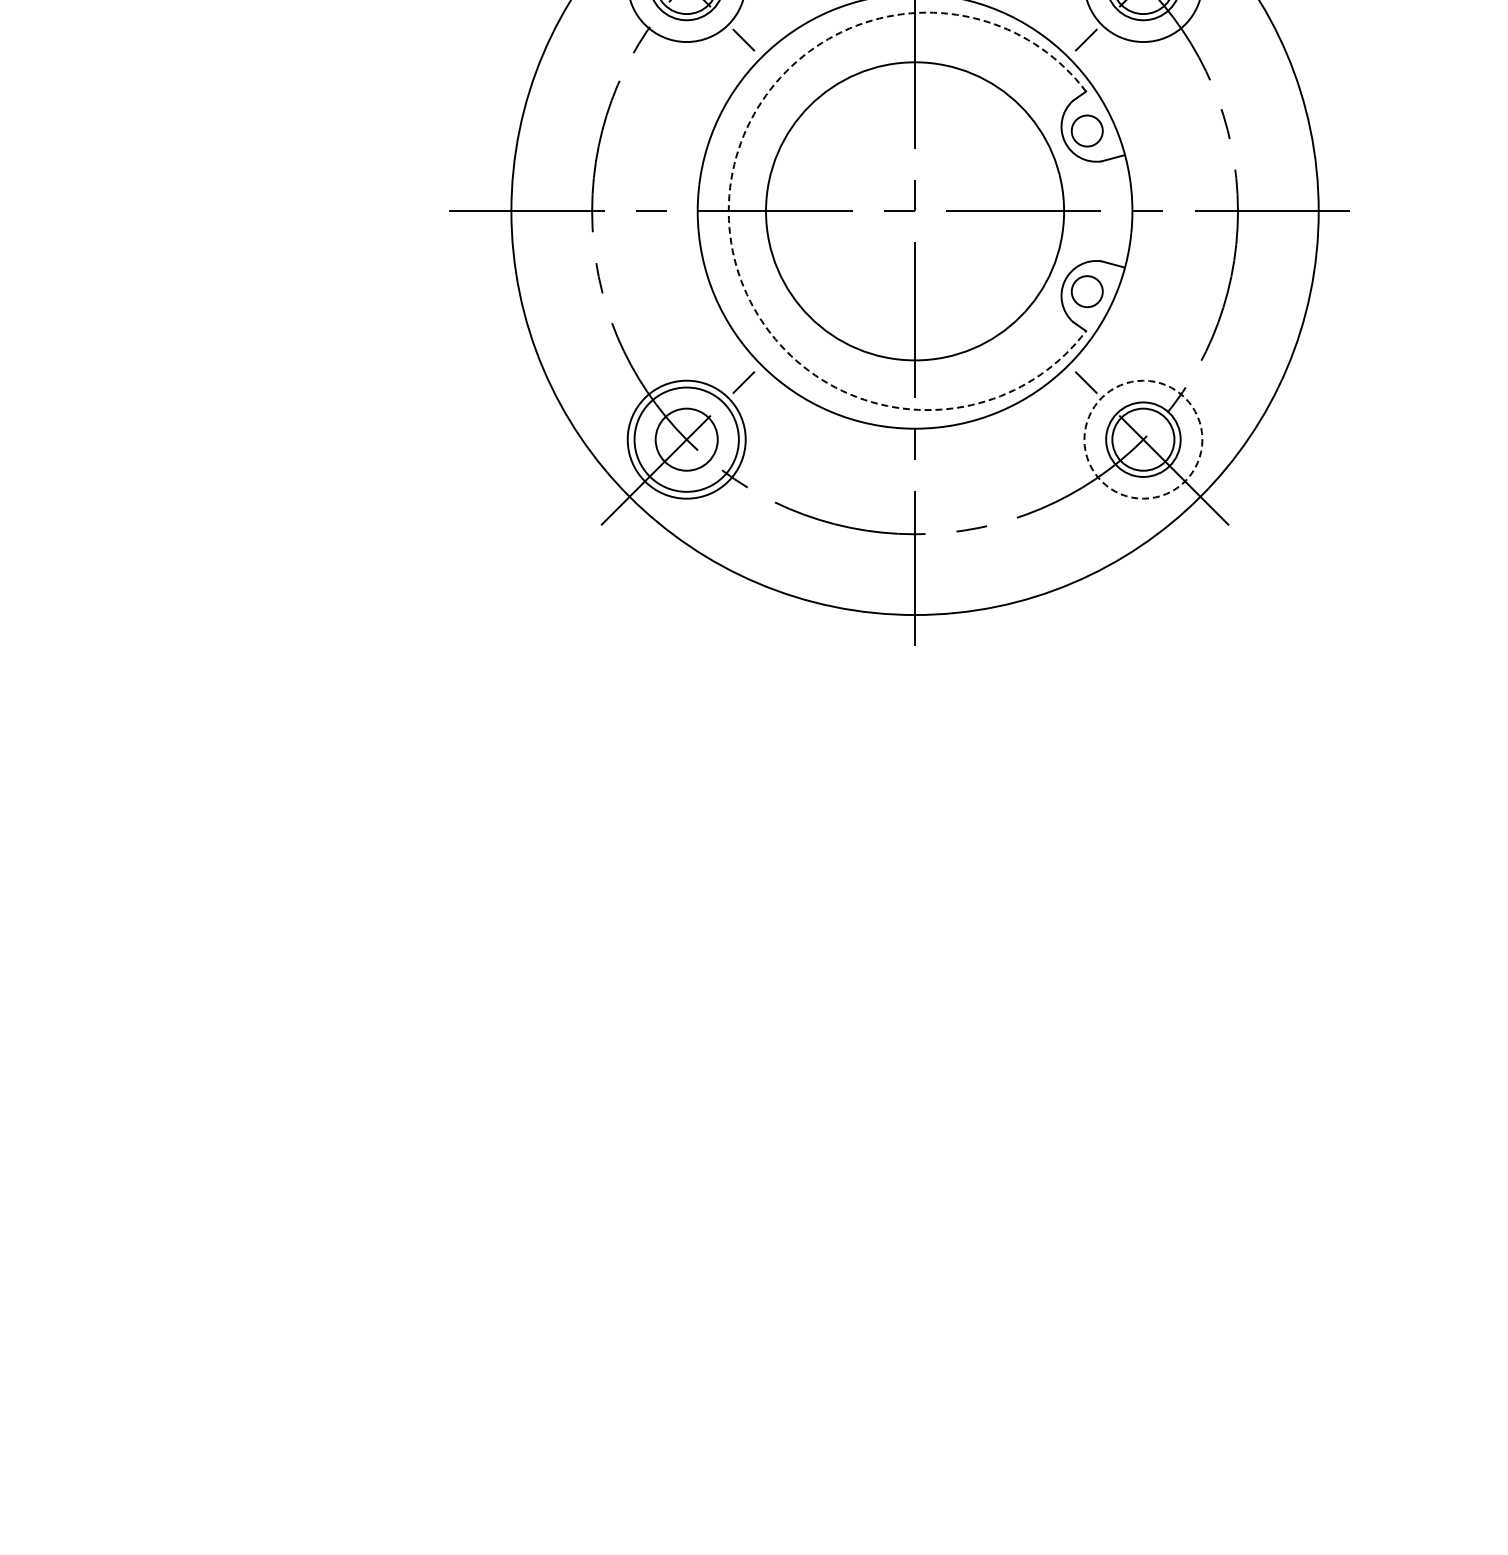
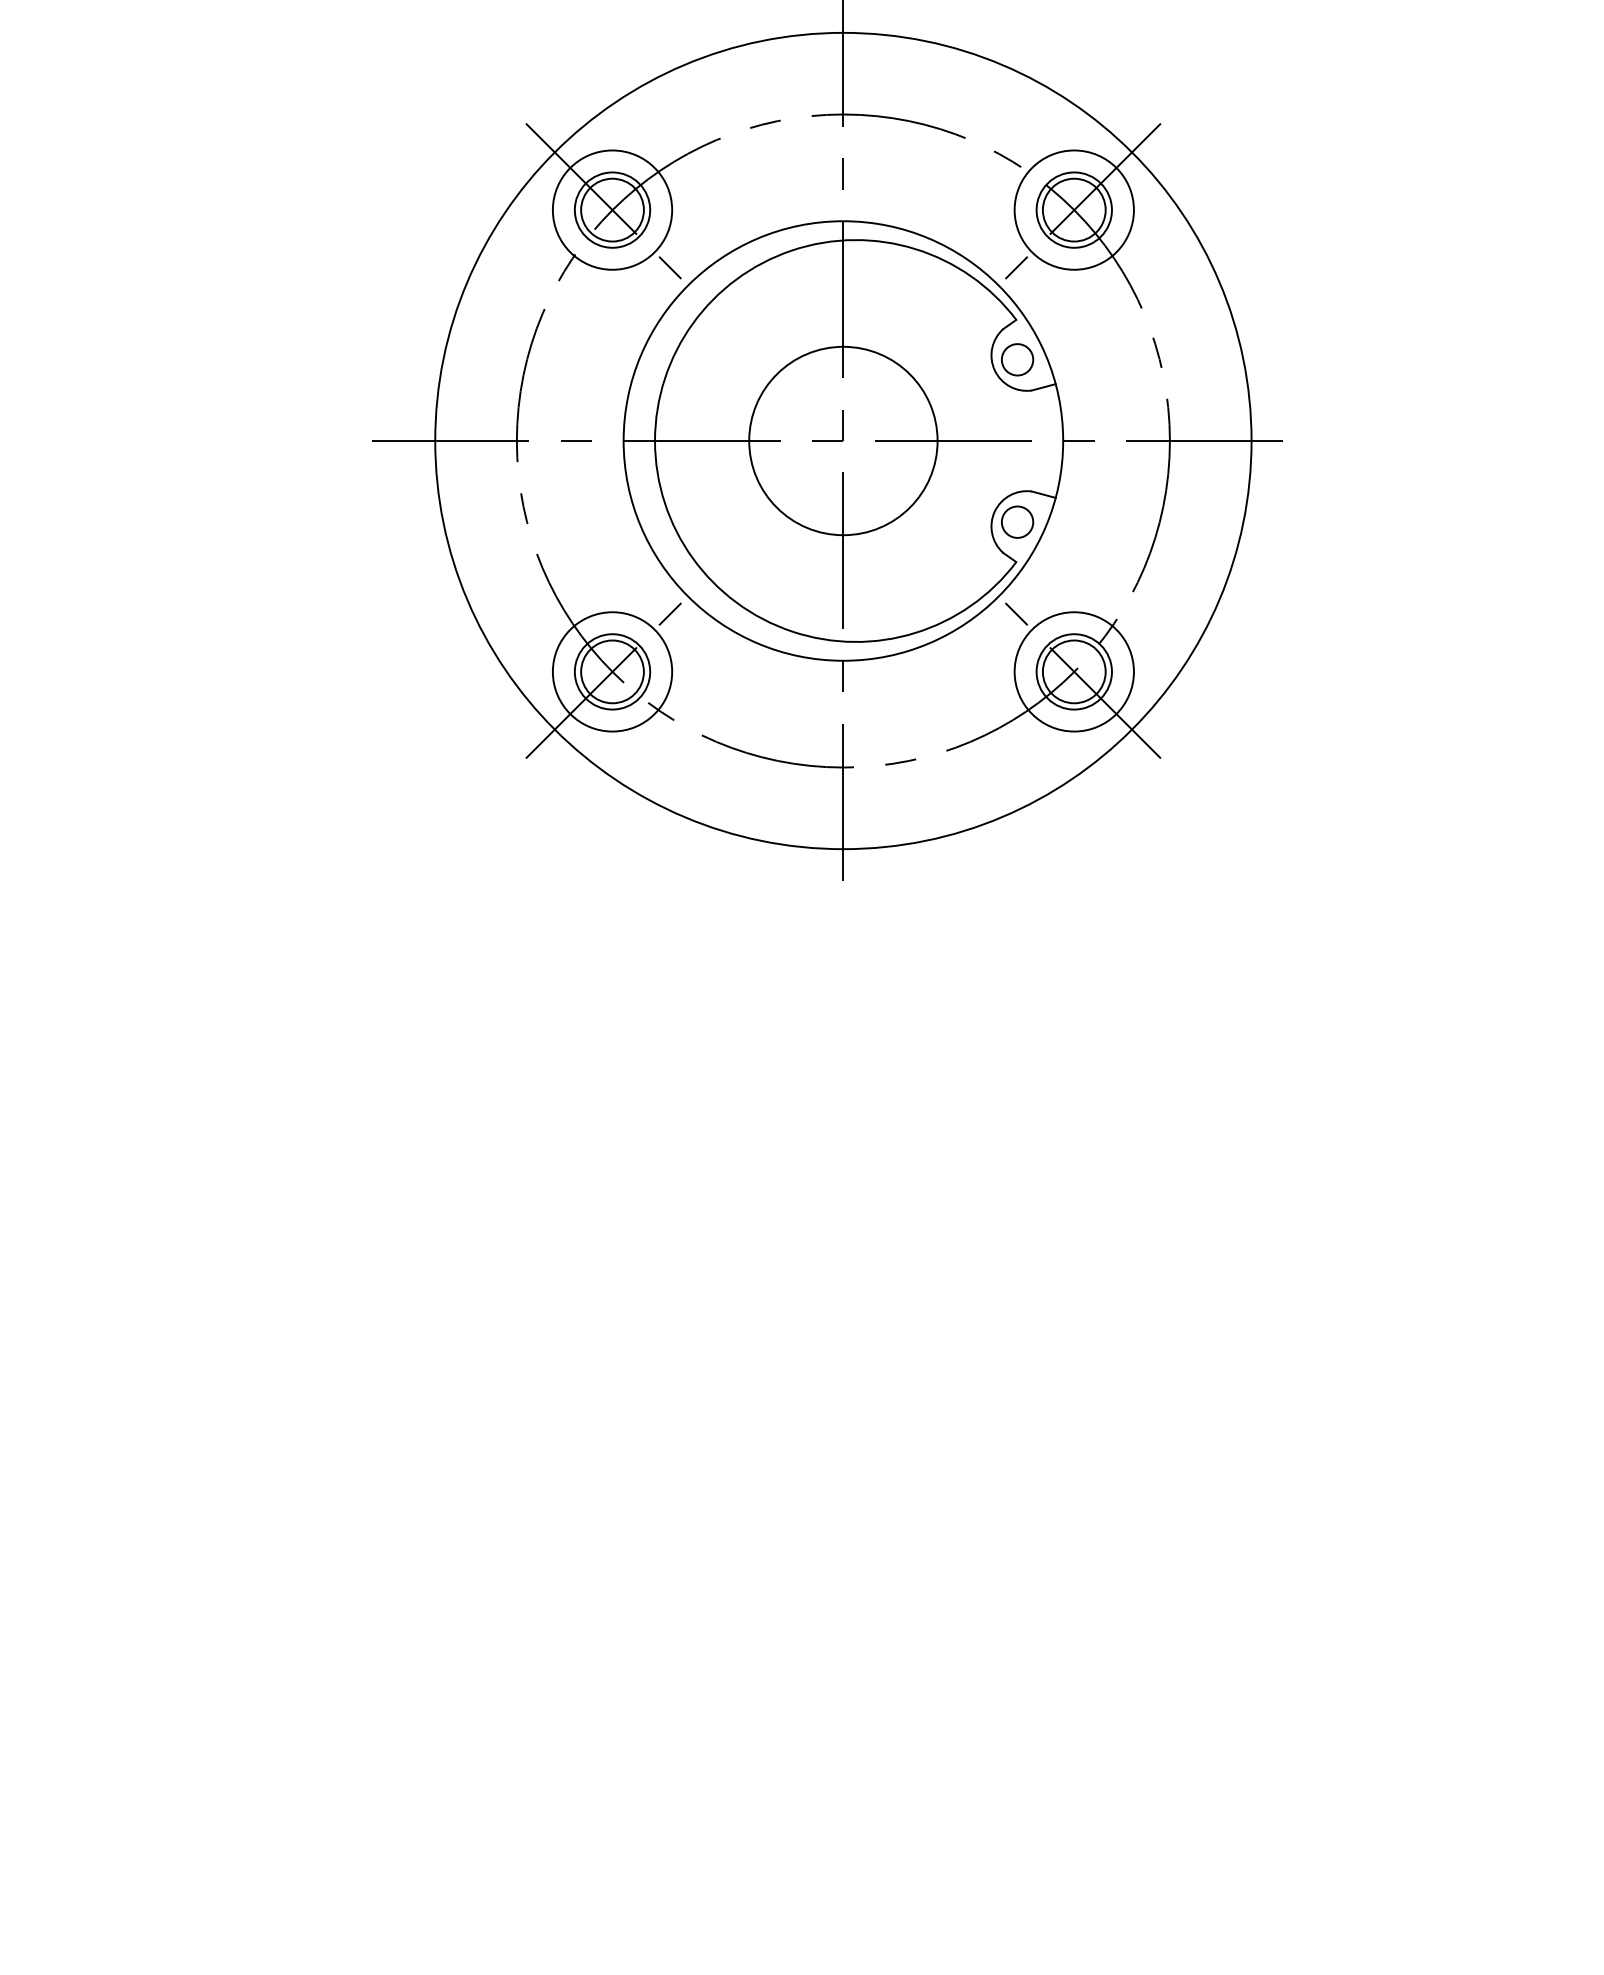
circle: (915, 210) -> (843, 440), size x0.62
arc: (729, 211) -> (655, 441), dashed -> solid
circle: (686, 439) -> (612, 671), size x0.71
circle: (1142, 439) -> (1073, 671), dashed -> solid

